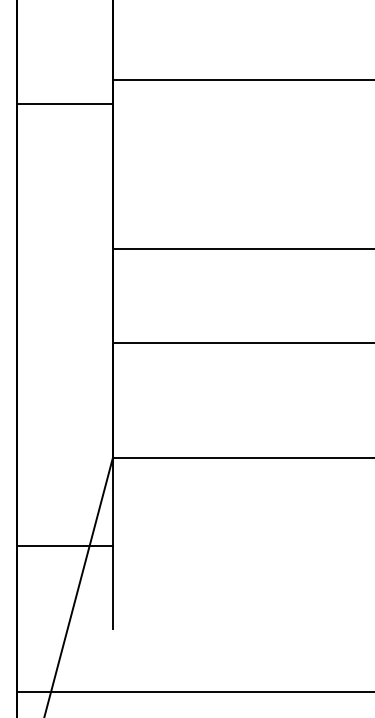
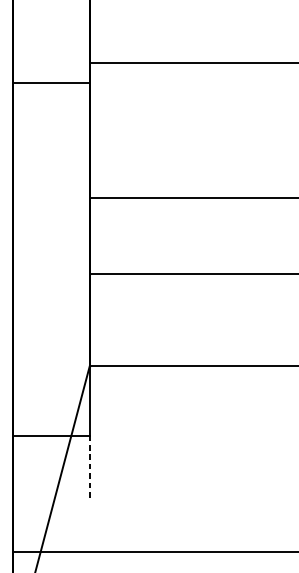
line: (112, 587) -> (89, 468), solid -> dashed

